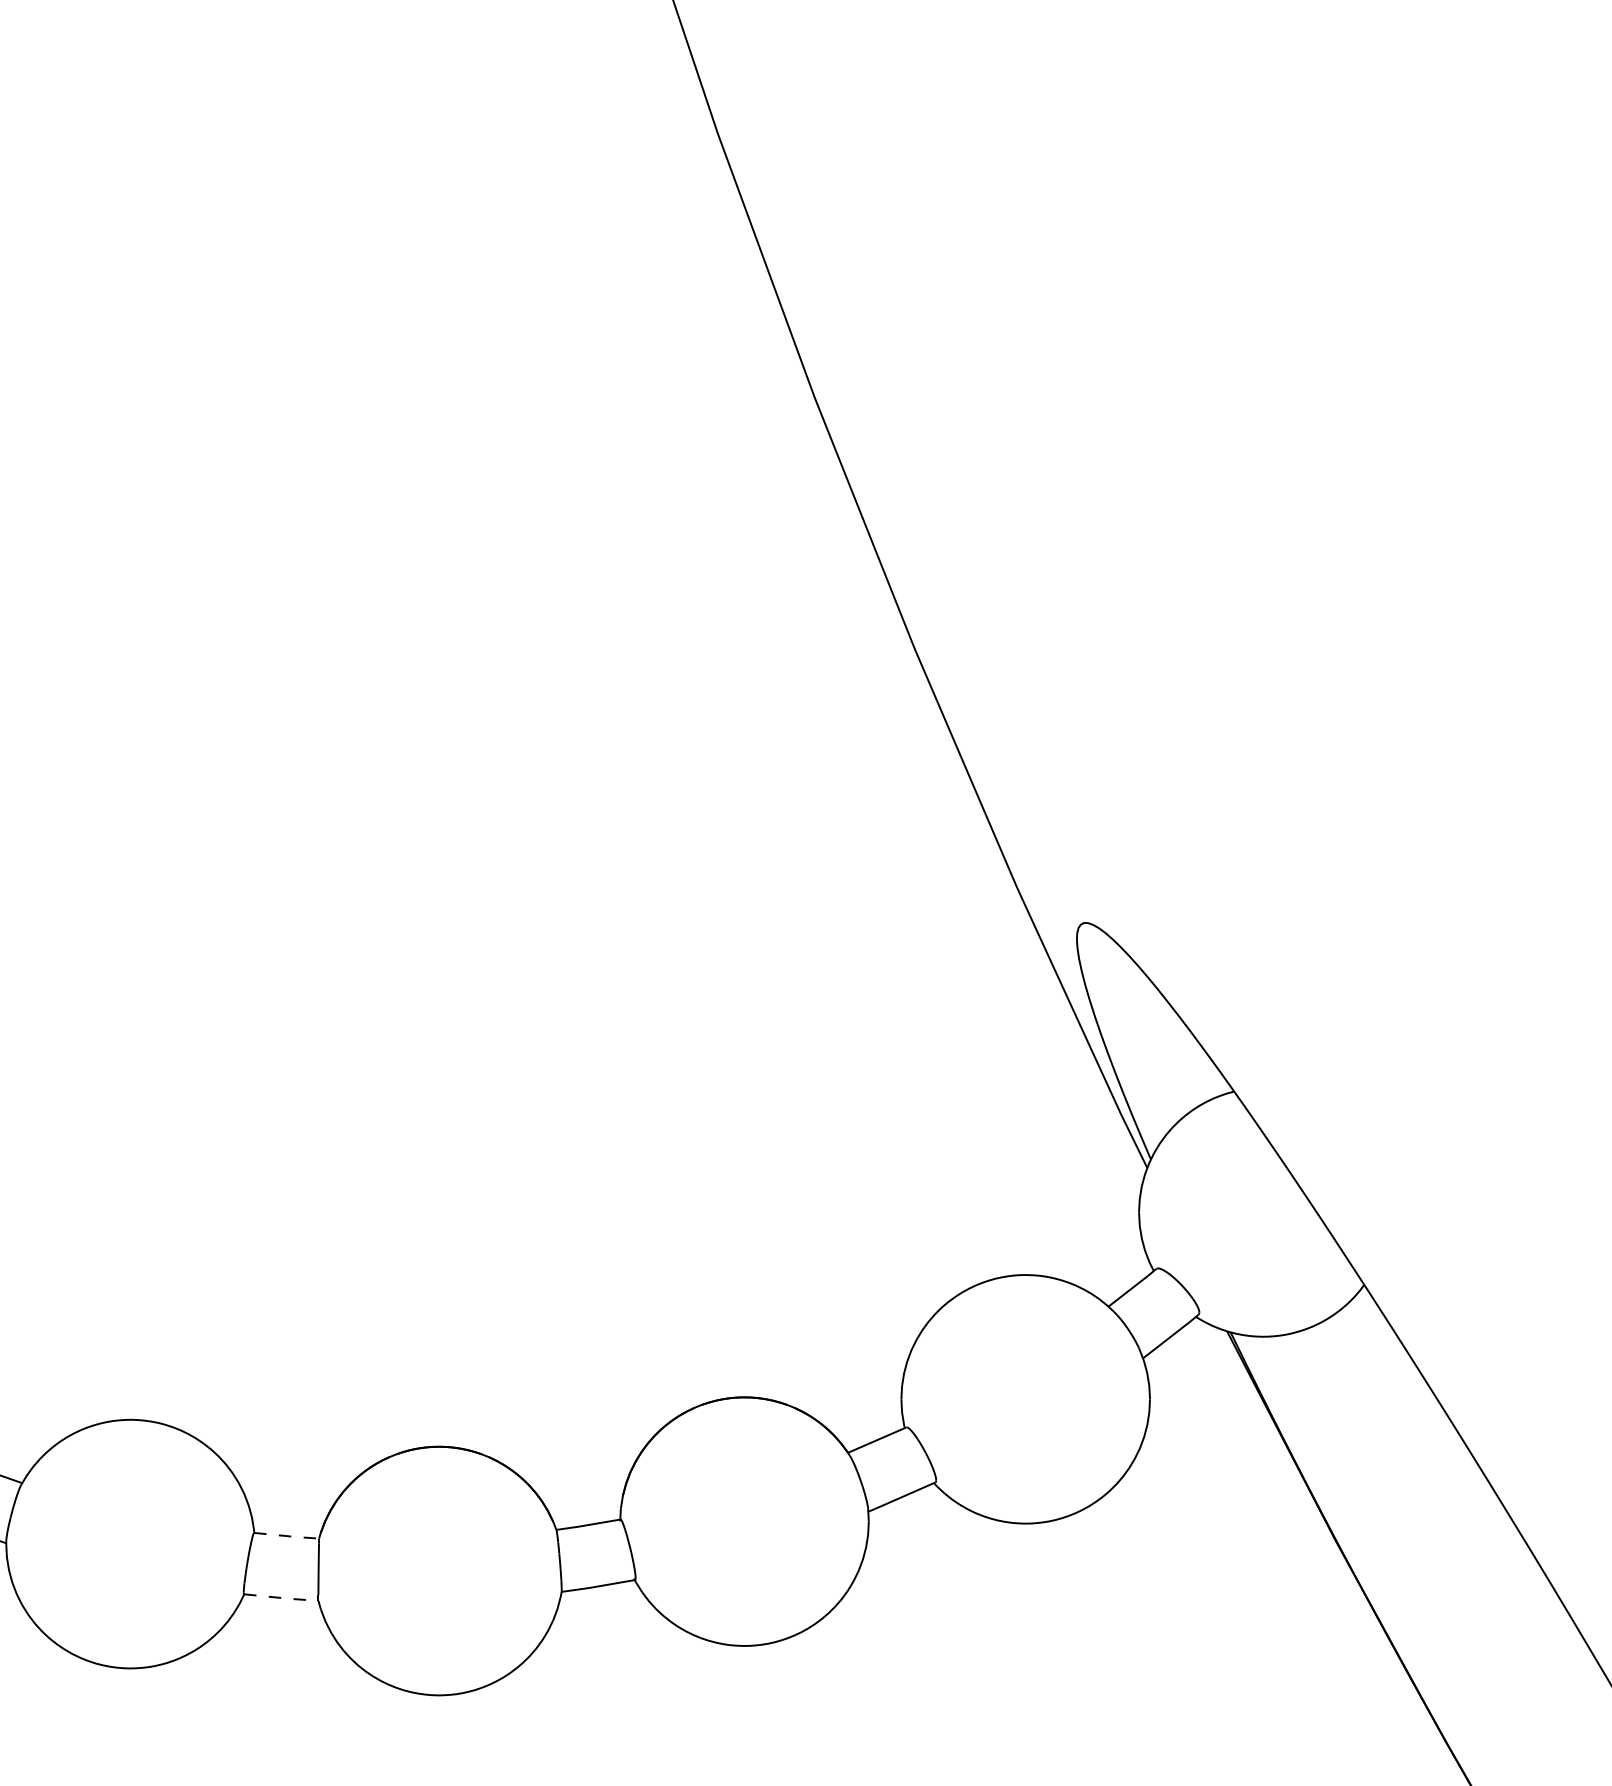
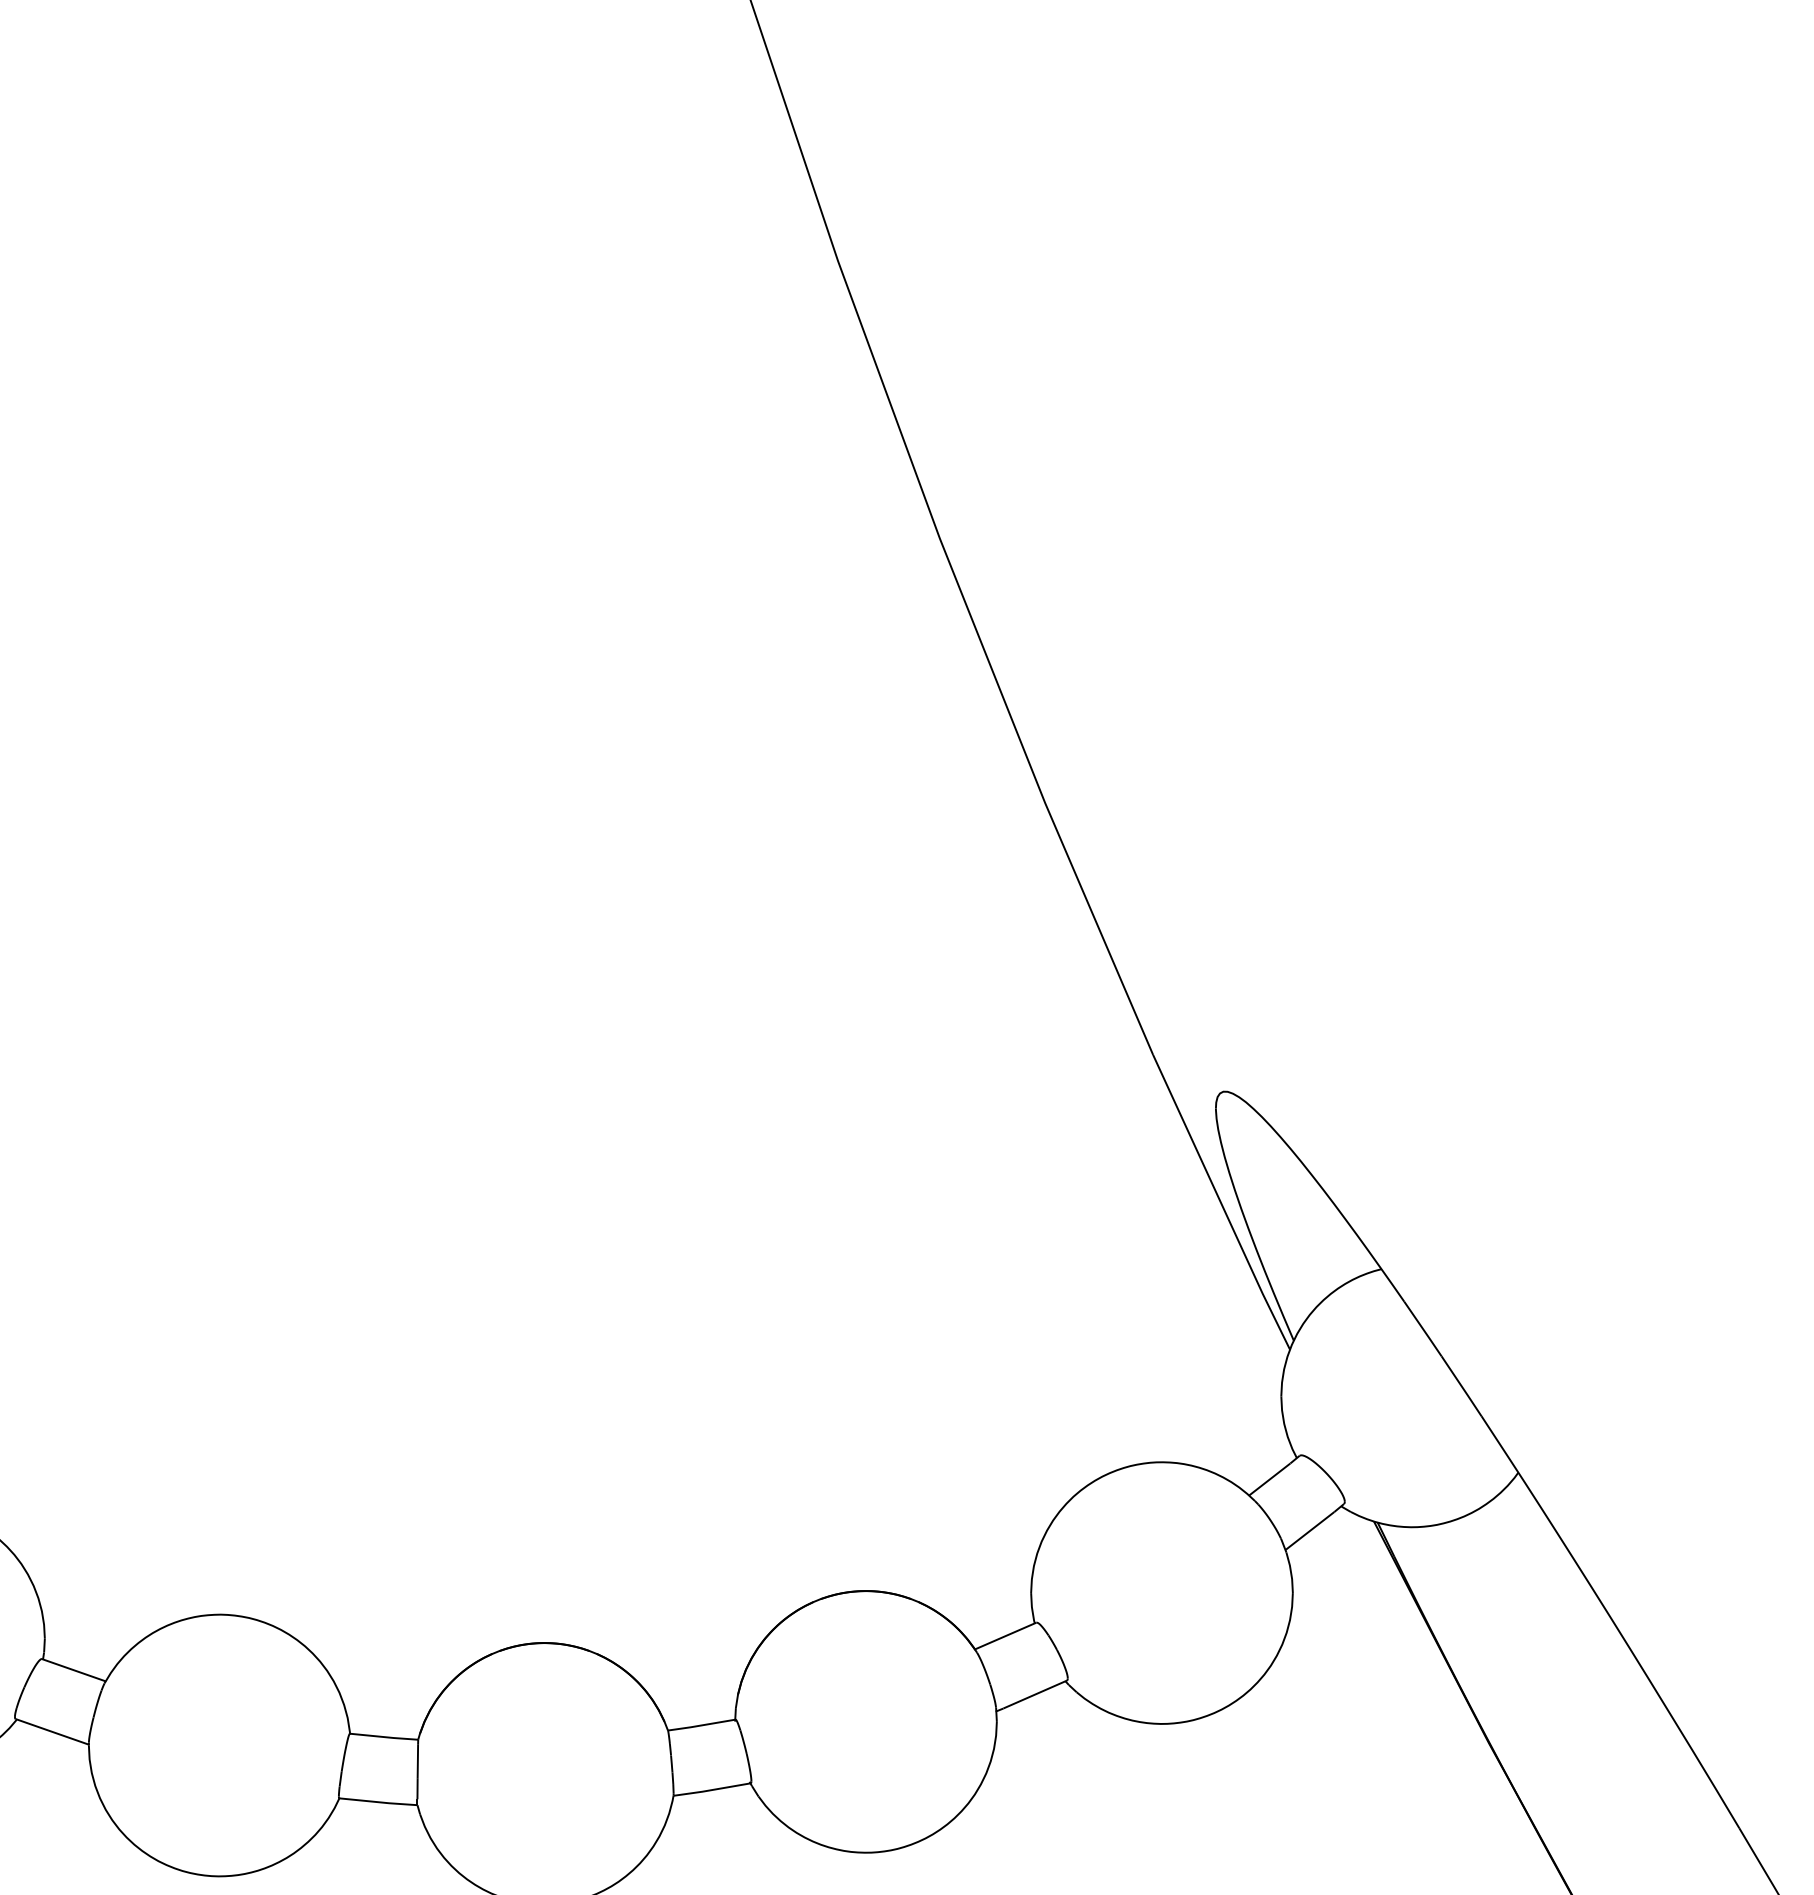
line: (287, 1536) -> (384, 1737), dashed -> solid
line: (282, 1598) -> (379, 1802), dashed -> solid

